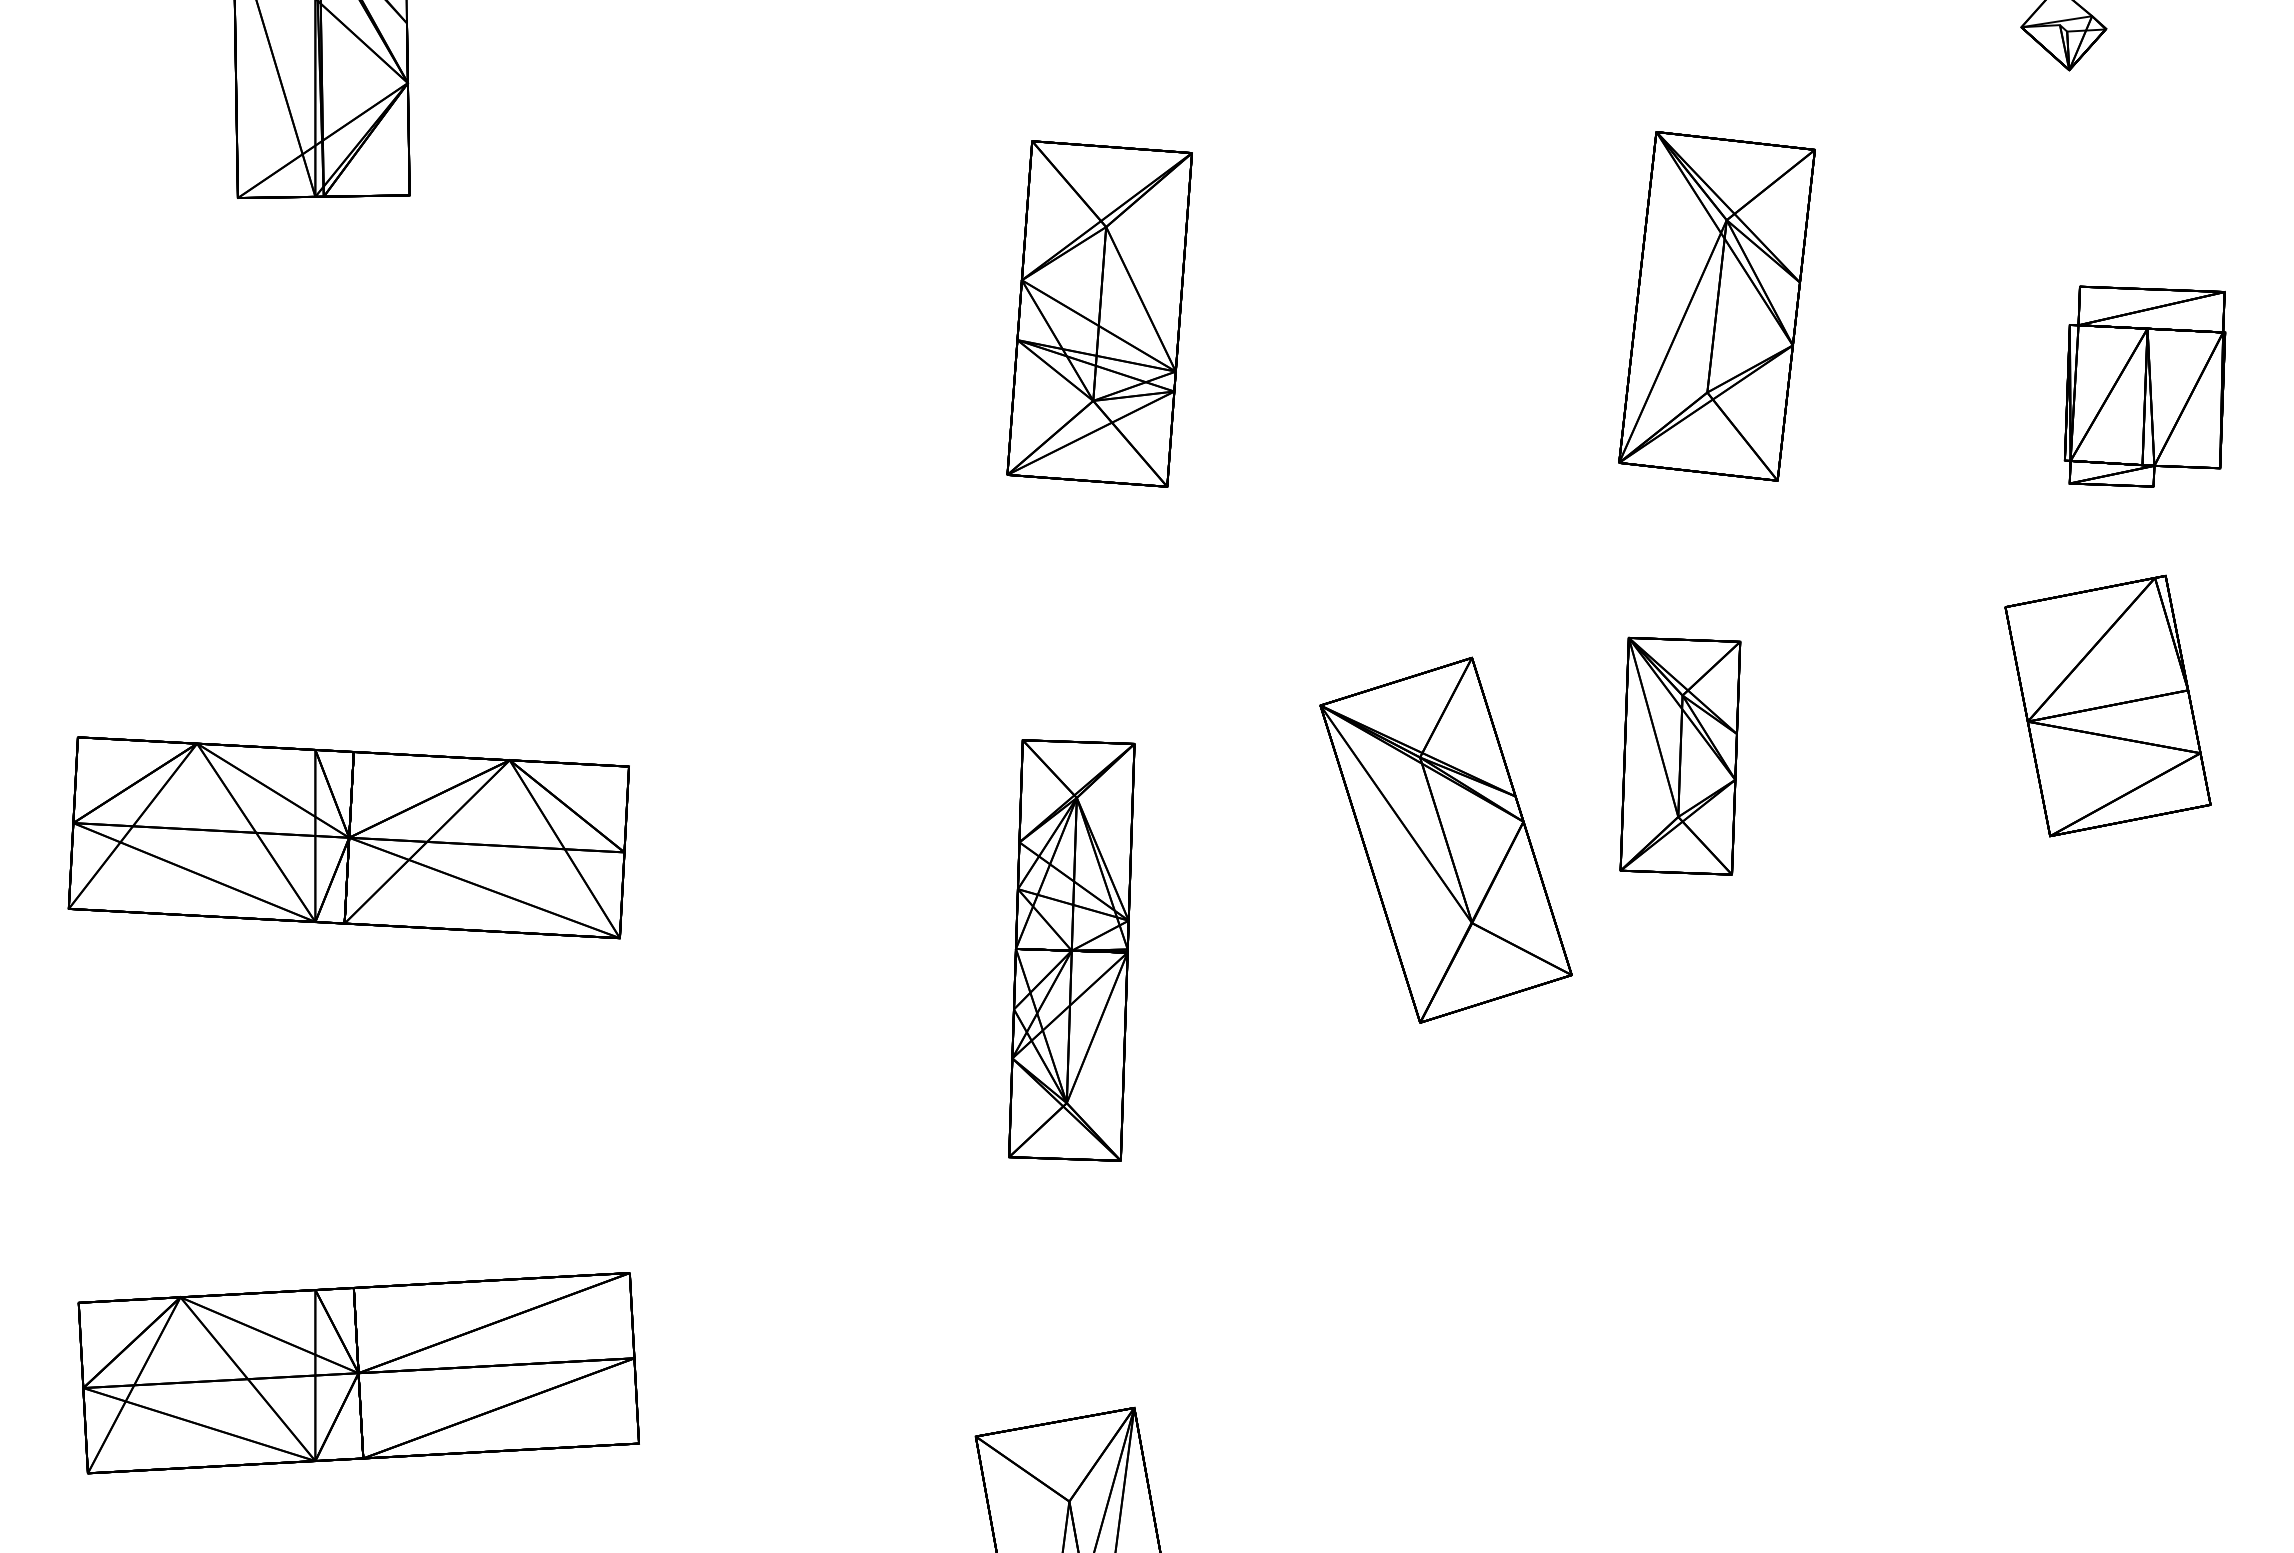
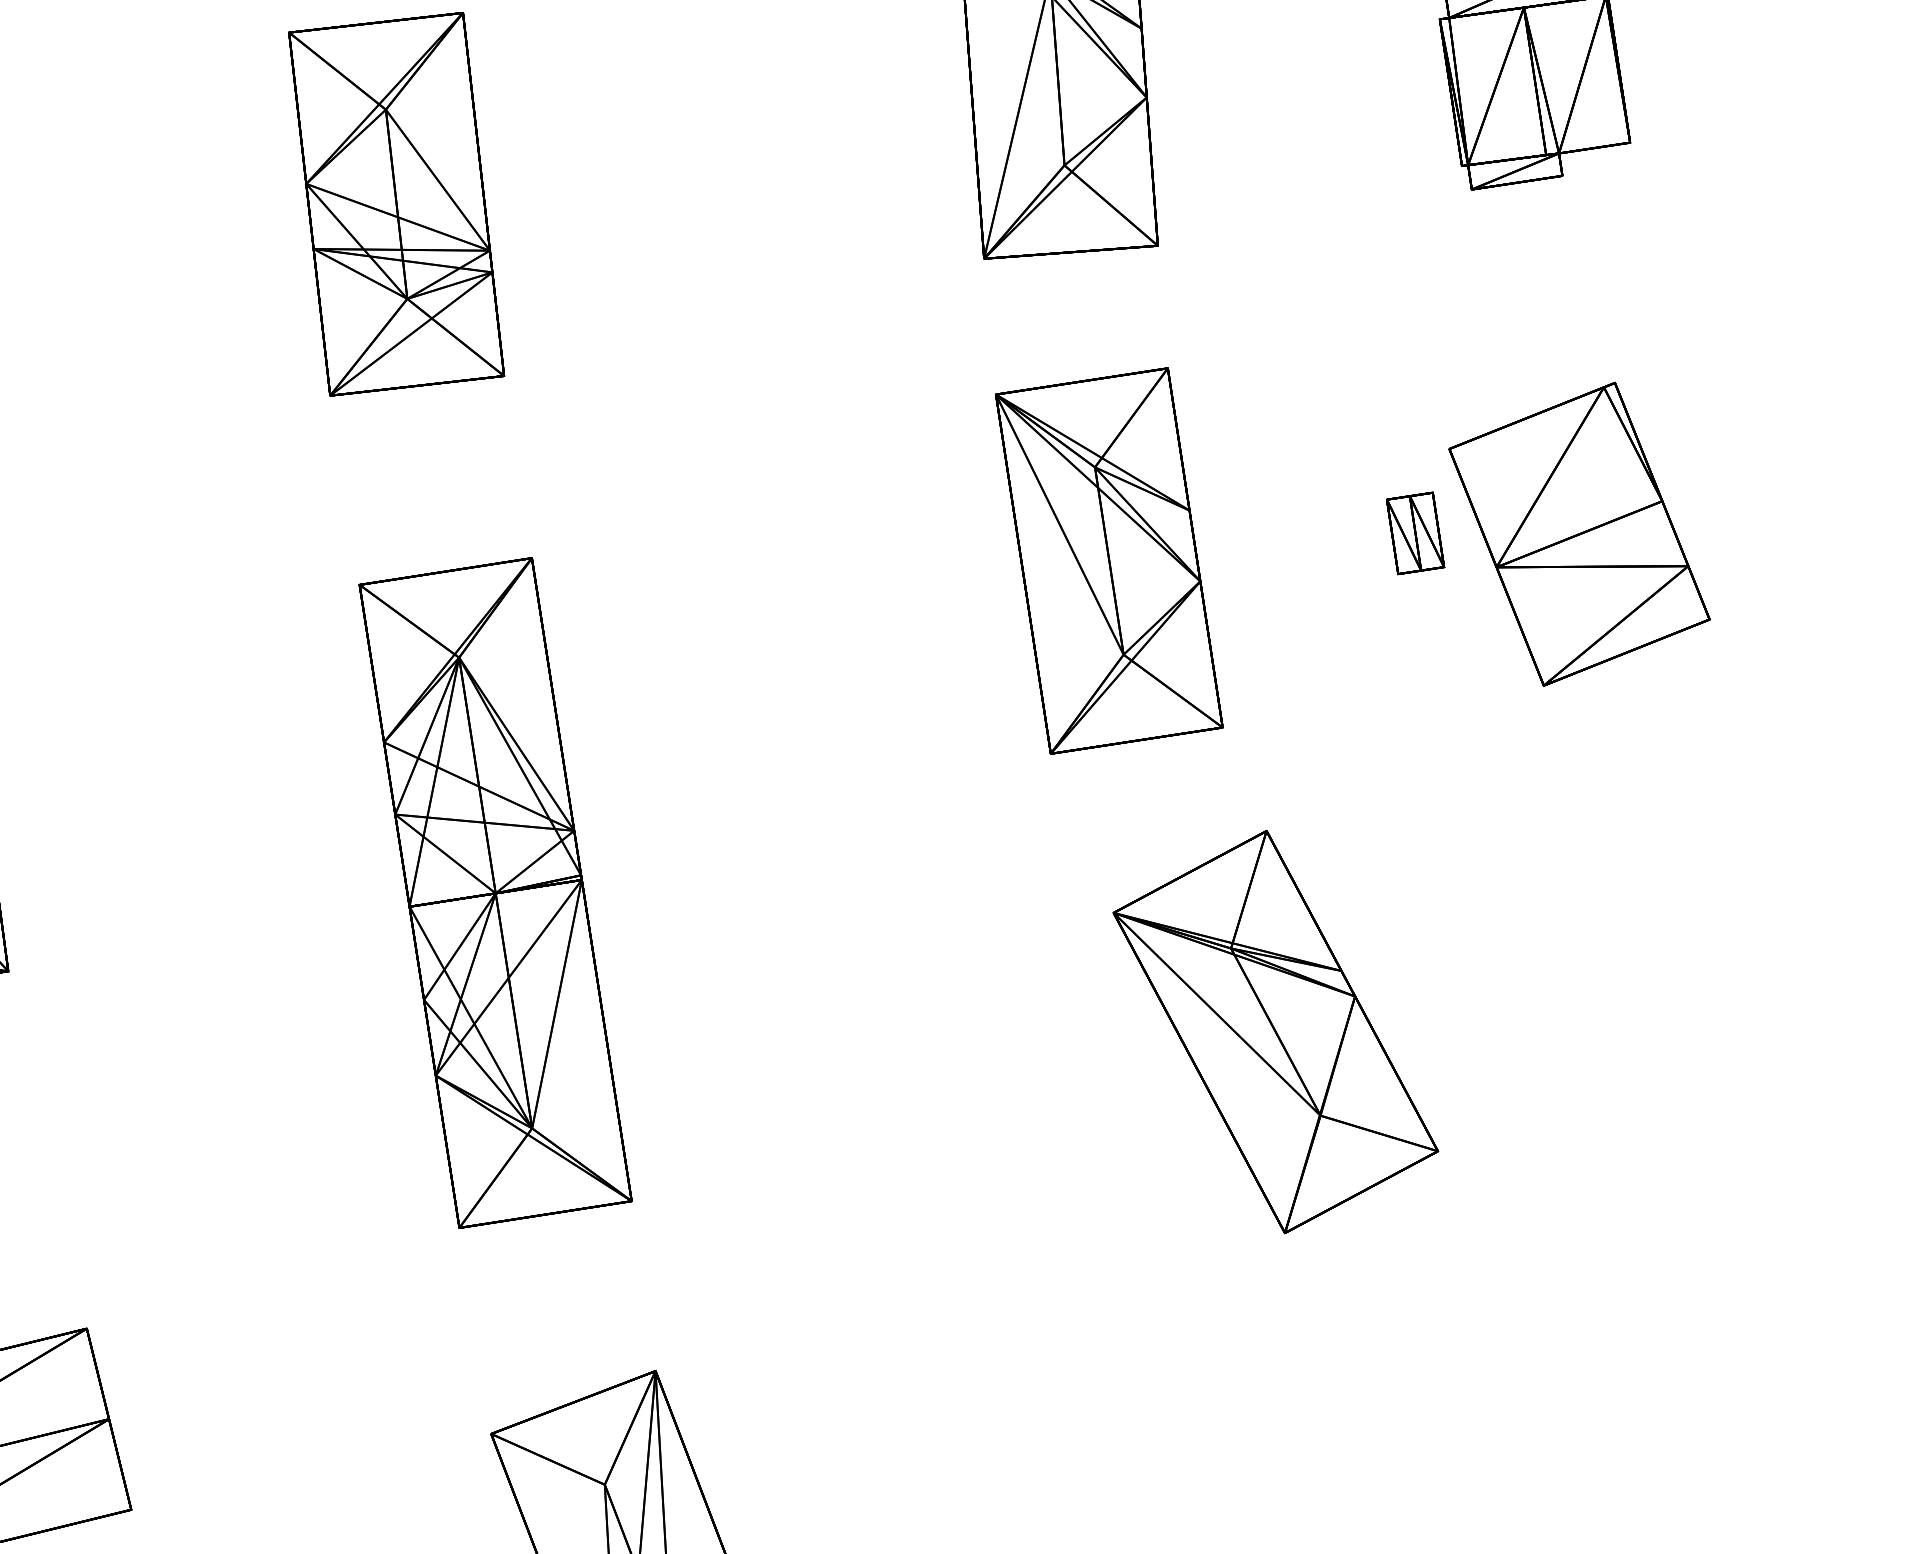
part: (2107, 705) -> (1578, 533), moved
part: (1680, 756) -> (1109, 561), size x1.43
part: (1960, 783) -> (1415, 533), added
part: (1445, 839) -> (1274, 1031), moved
part: (1071, 950) -> (495, 893), size x1.43

